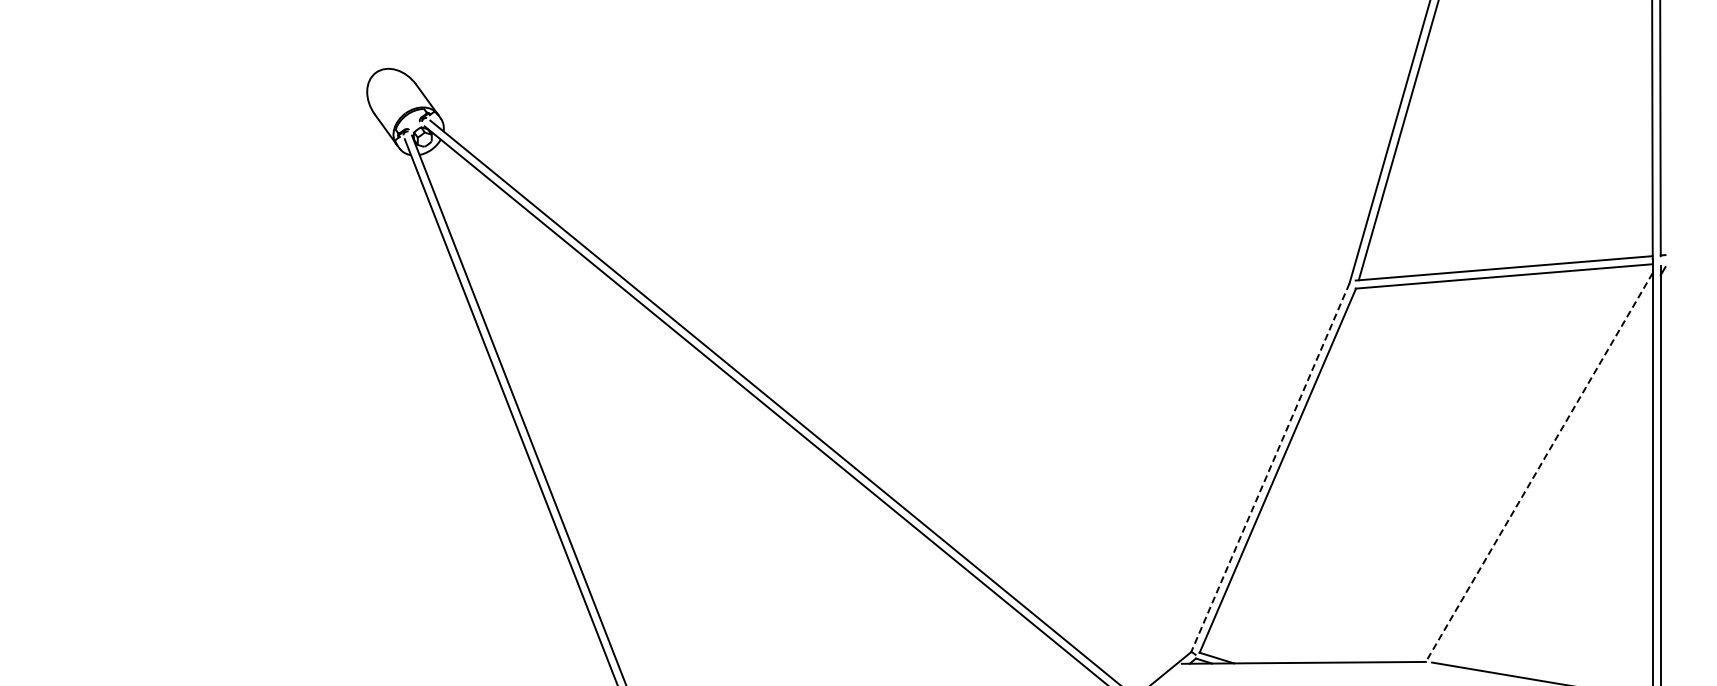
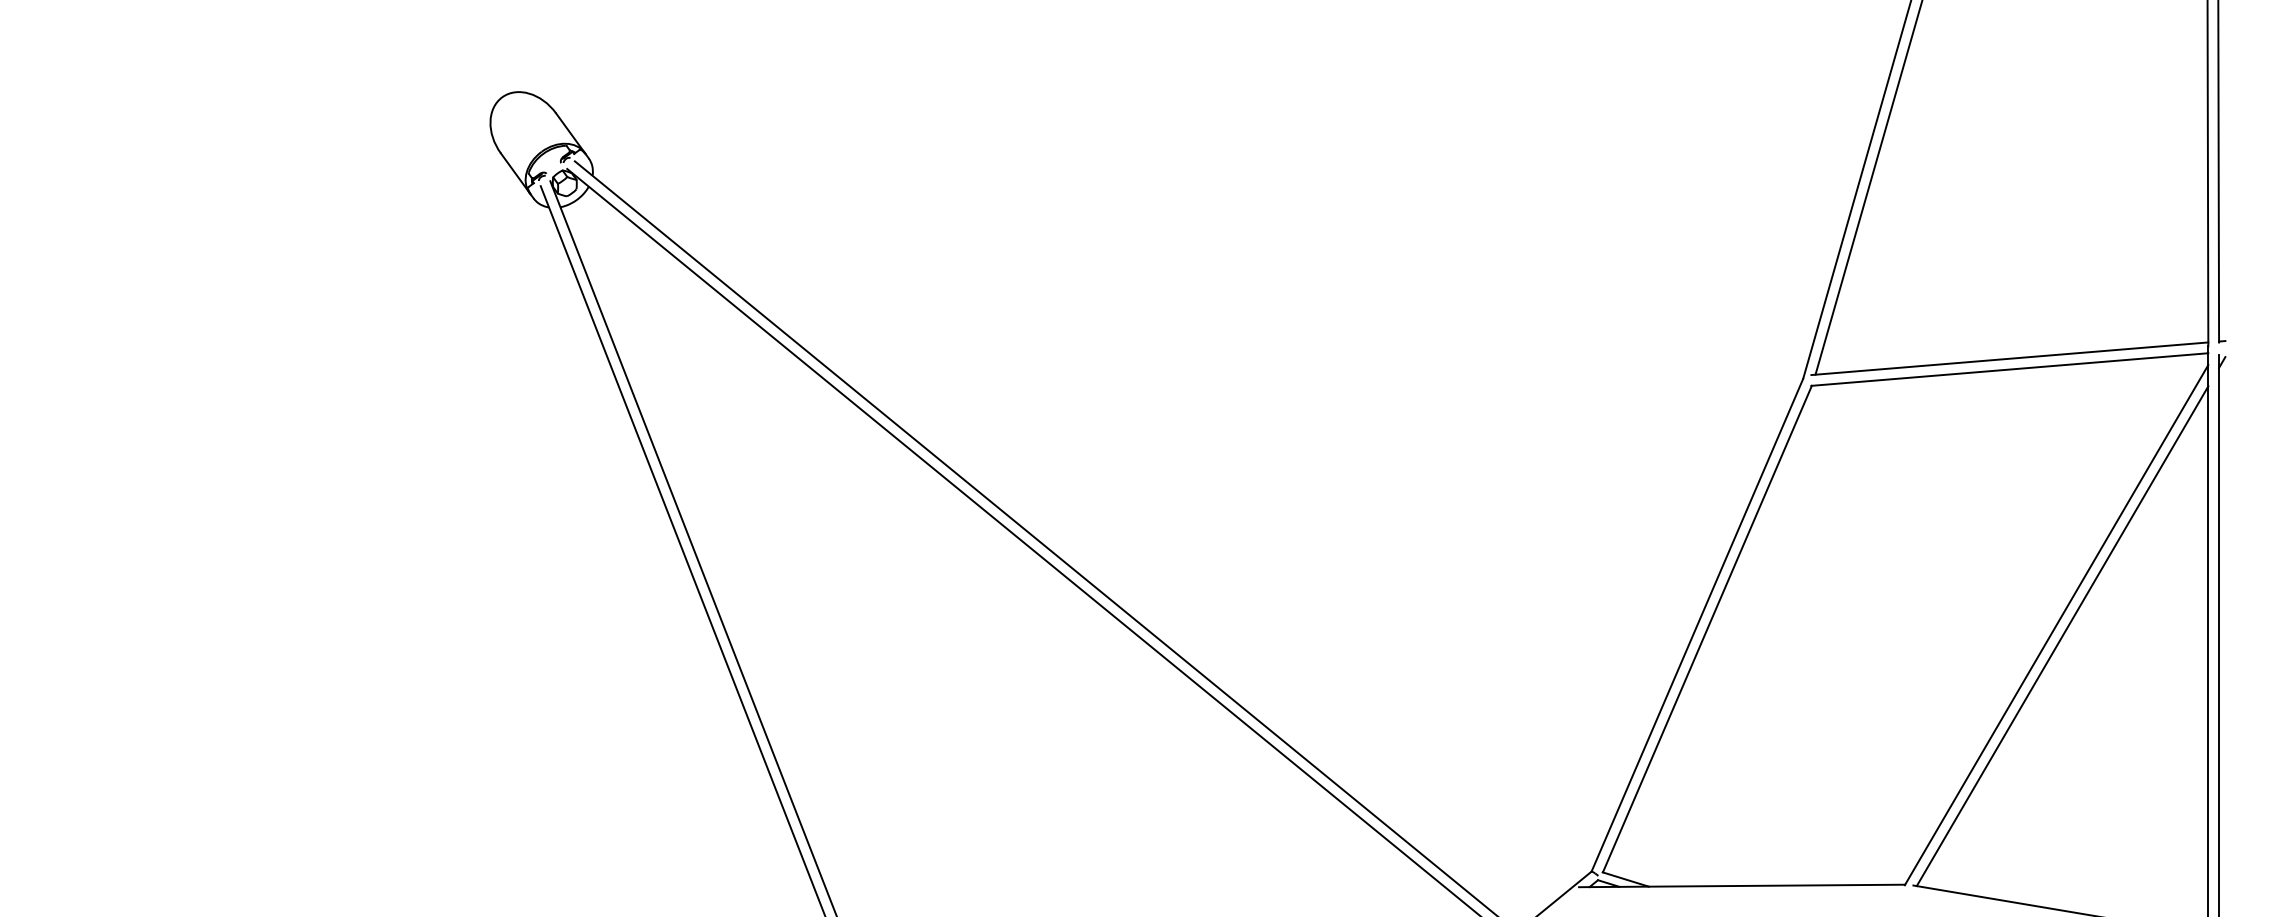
line: (1270, 467) -> (1697, 624), dashed -> solid
line: (1538, 468) -> (2055, 626), dashed -> solid
line: (1543, 475) -> (2062, 635), added

